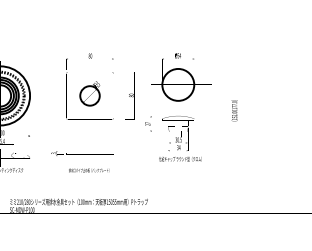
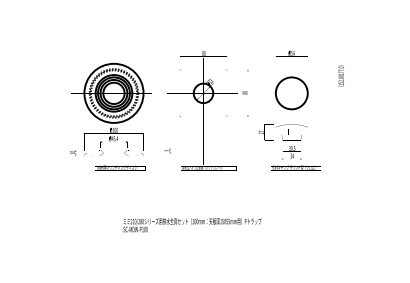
text: (234, 110) -> (340, 75), moved
part: (176, 115) -> (289, 123), moved
text: (79, 206) -> (192, 225), moved

